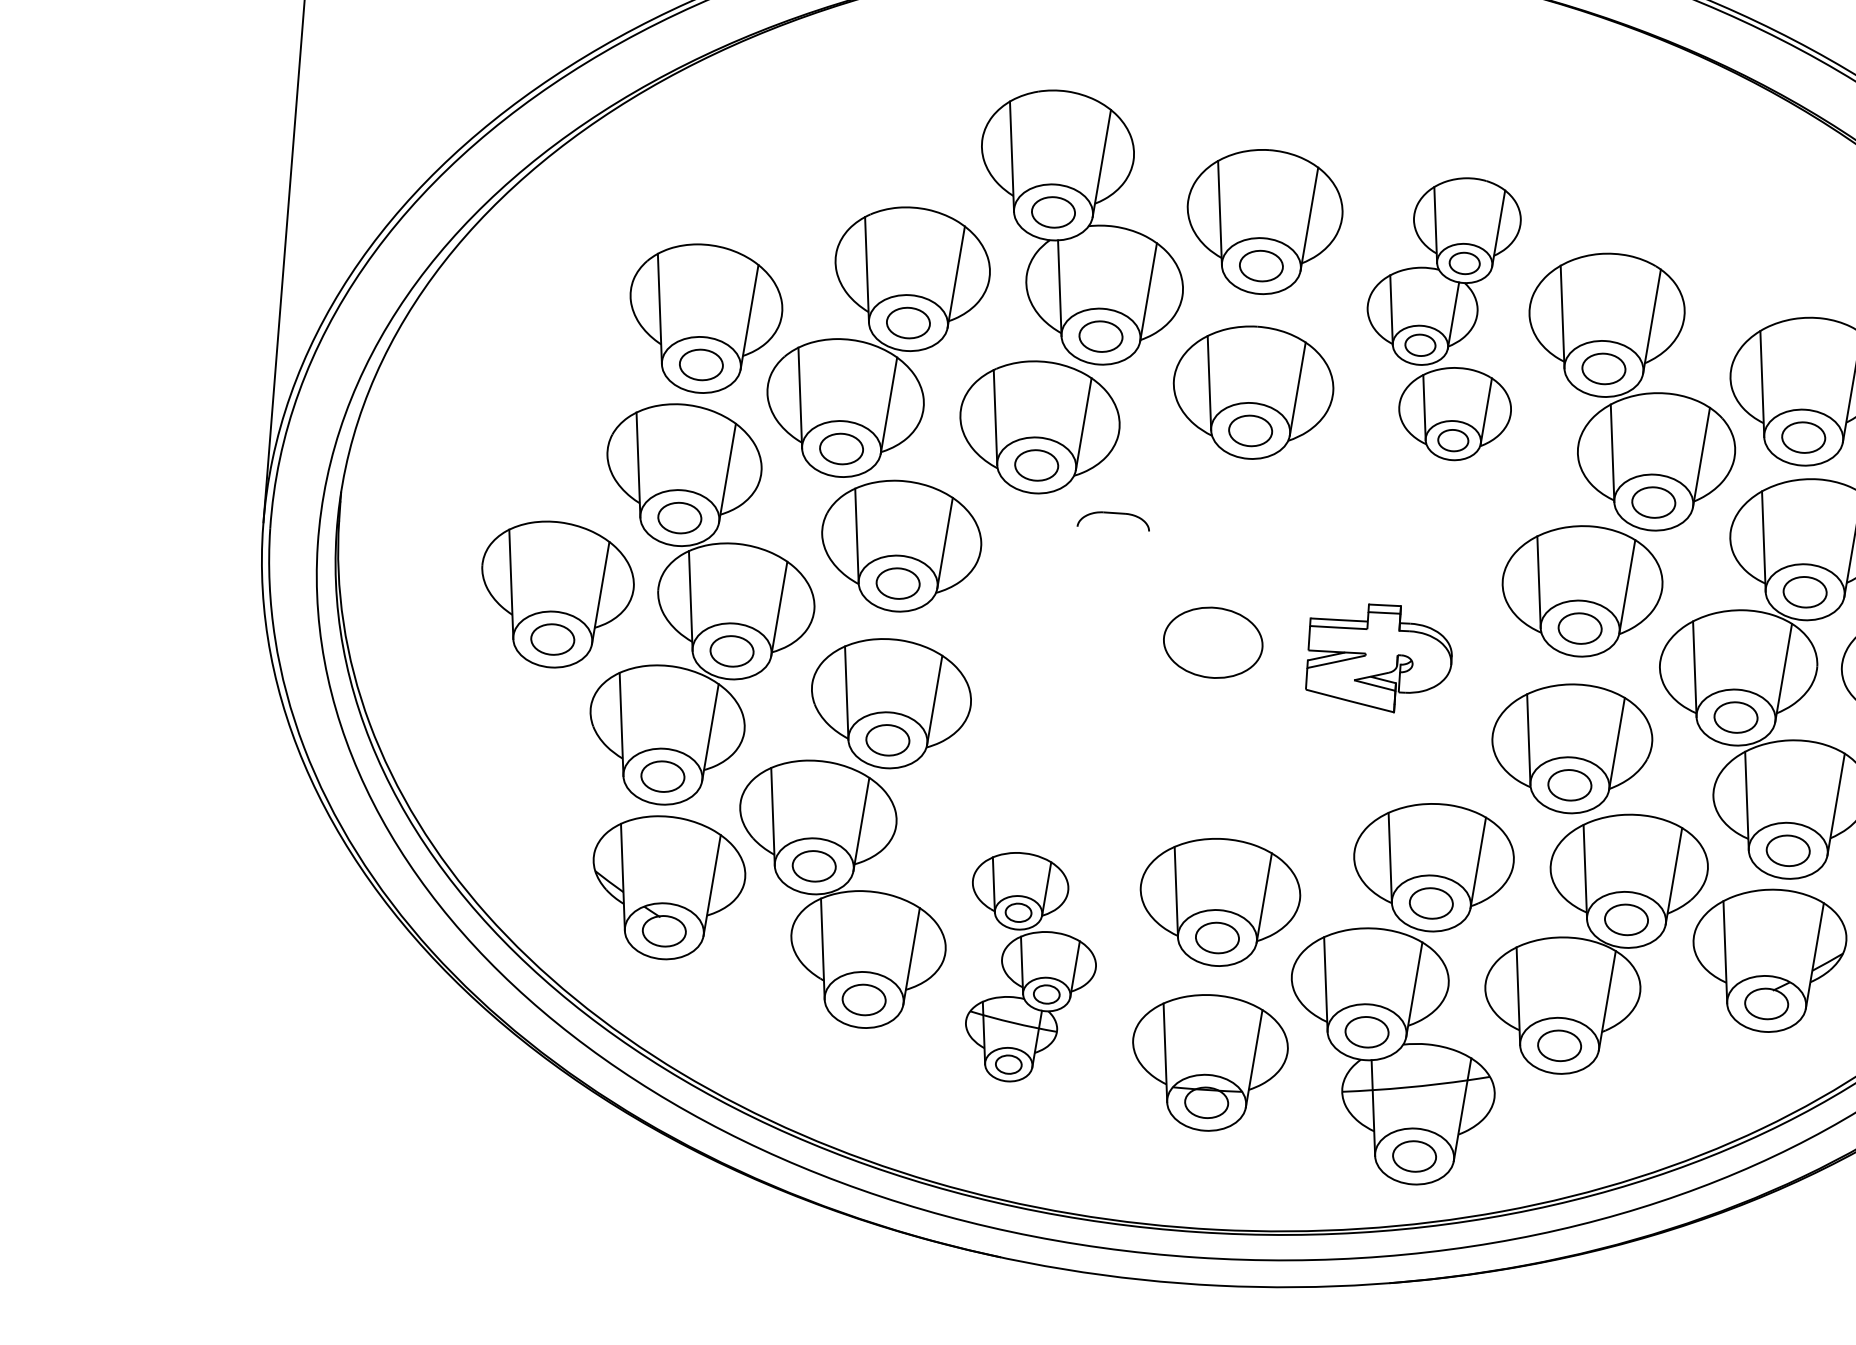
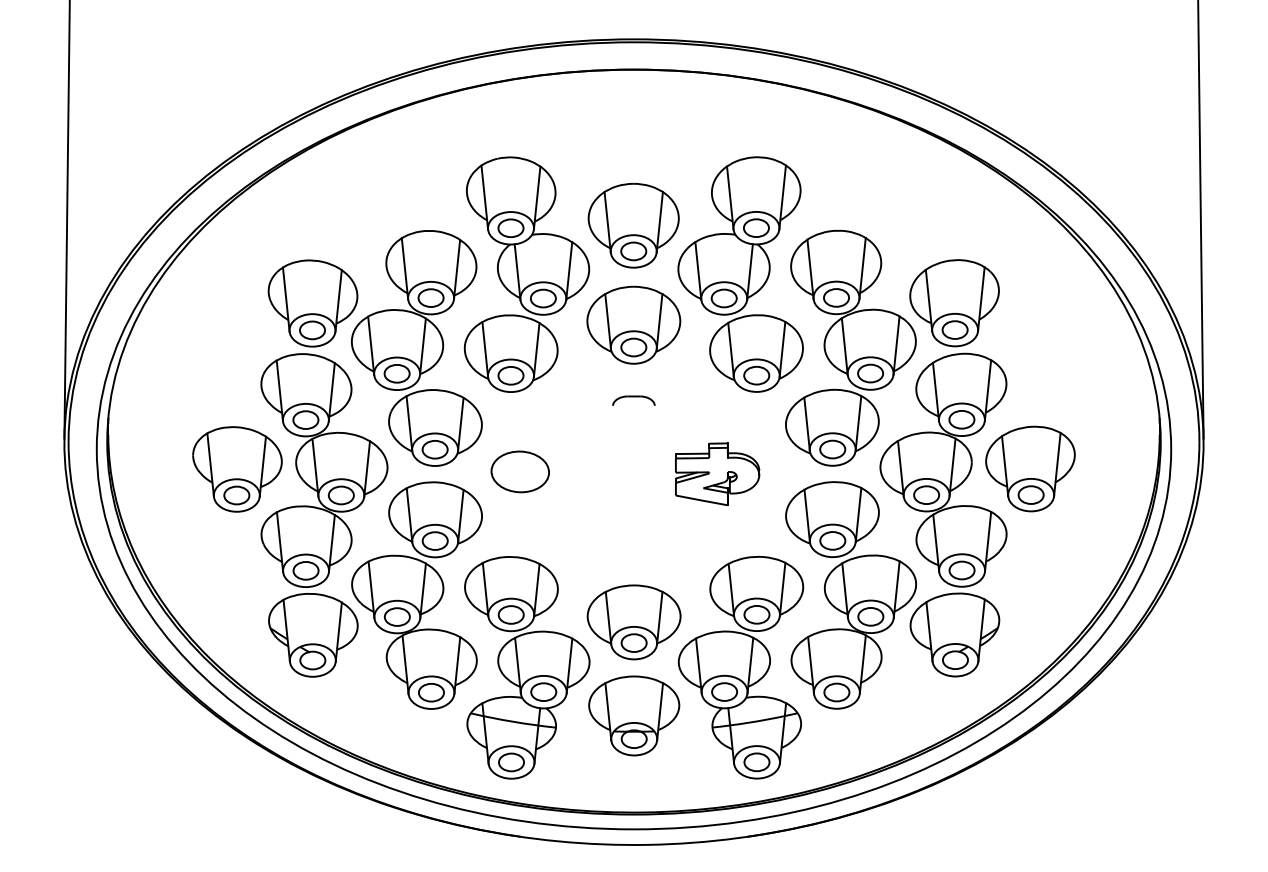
part: (1441, 317) -> (740, 274), size x1.43
part: (1113, 519) -> (633, 400), moved
part: (1211, 641) -> (519, 471), moved
part: (1031, 967) -> (527, 667), size x1.67

